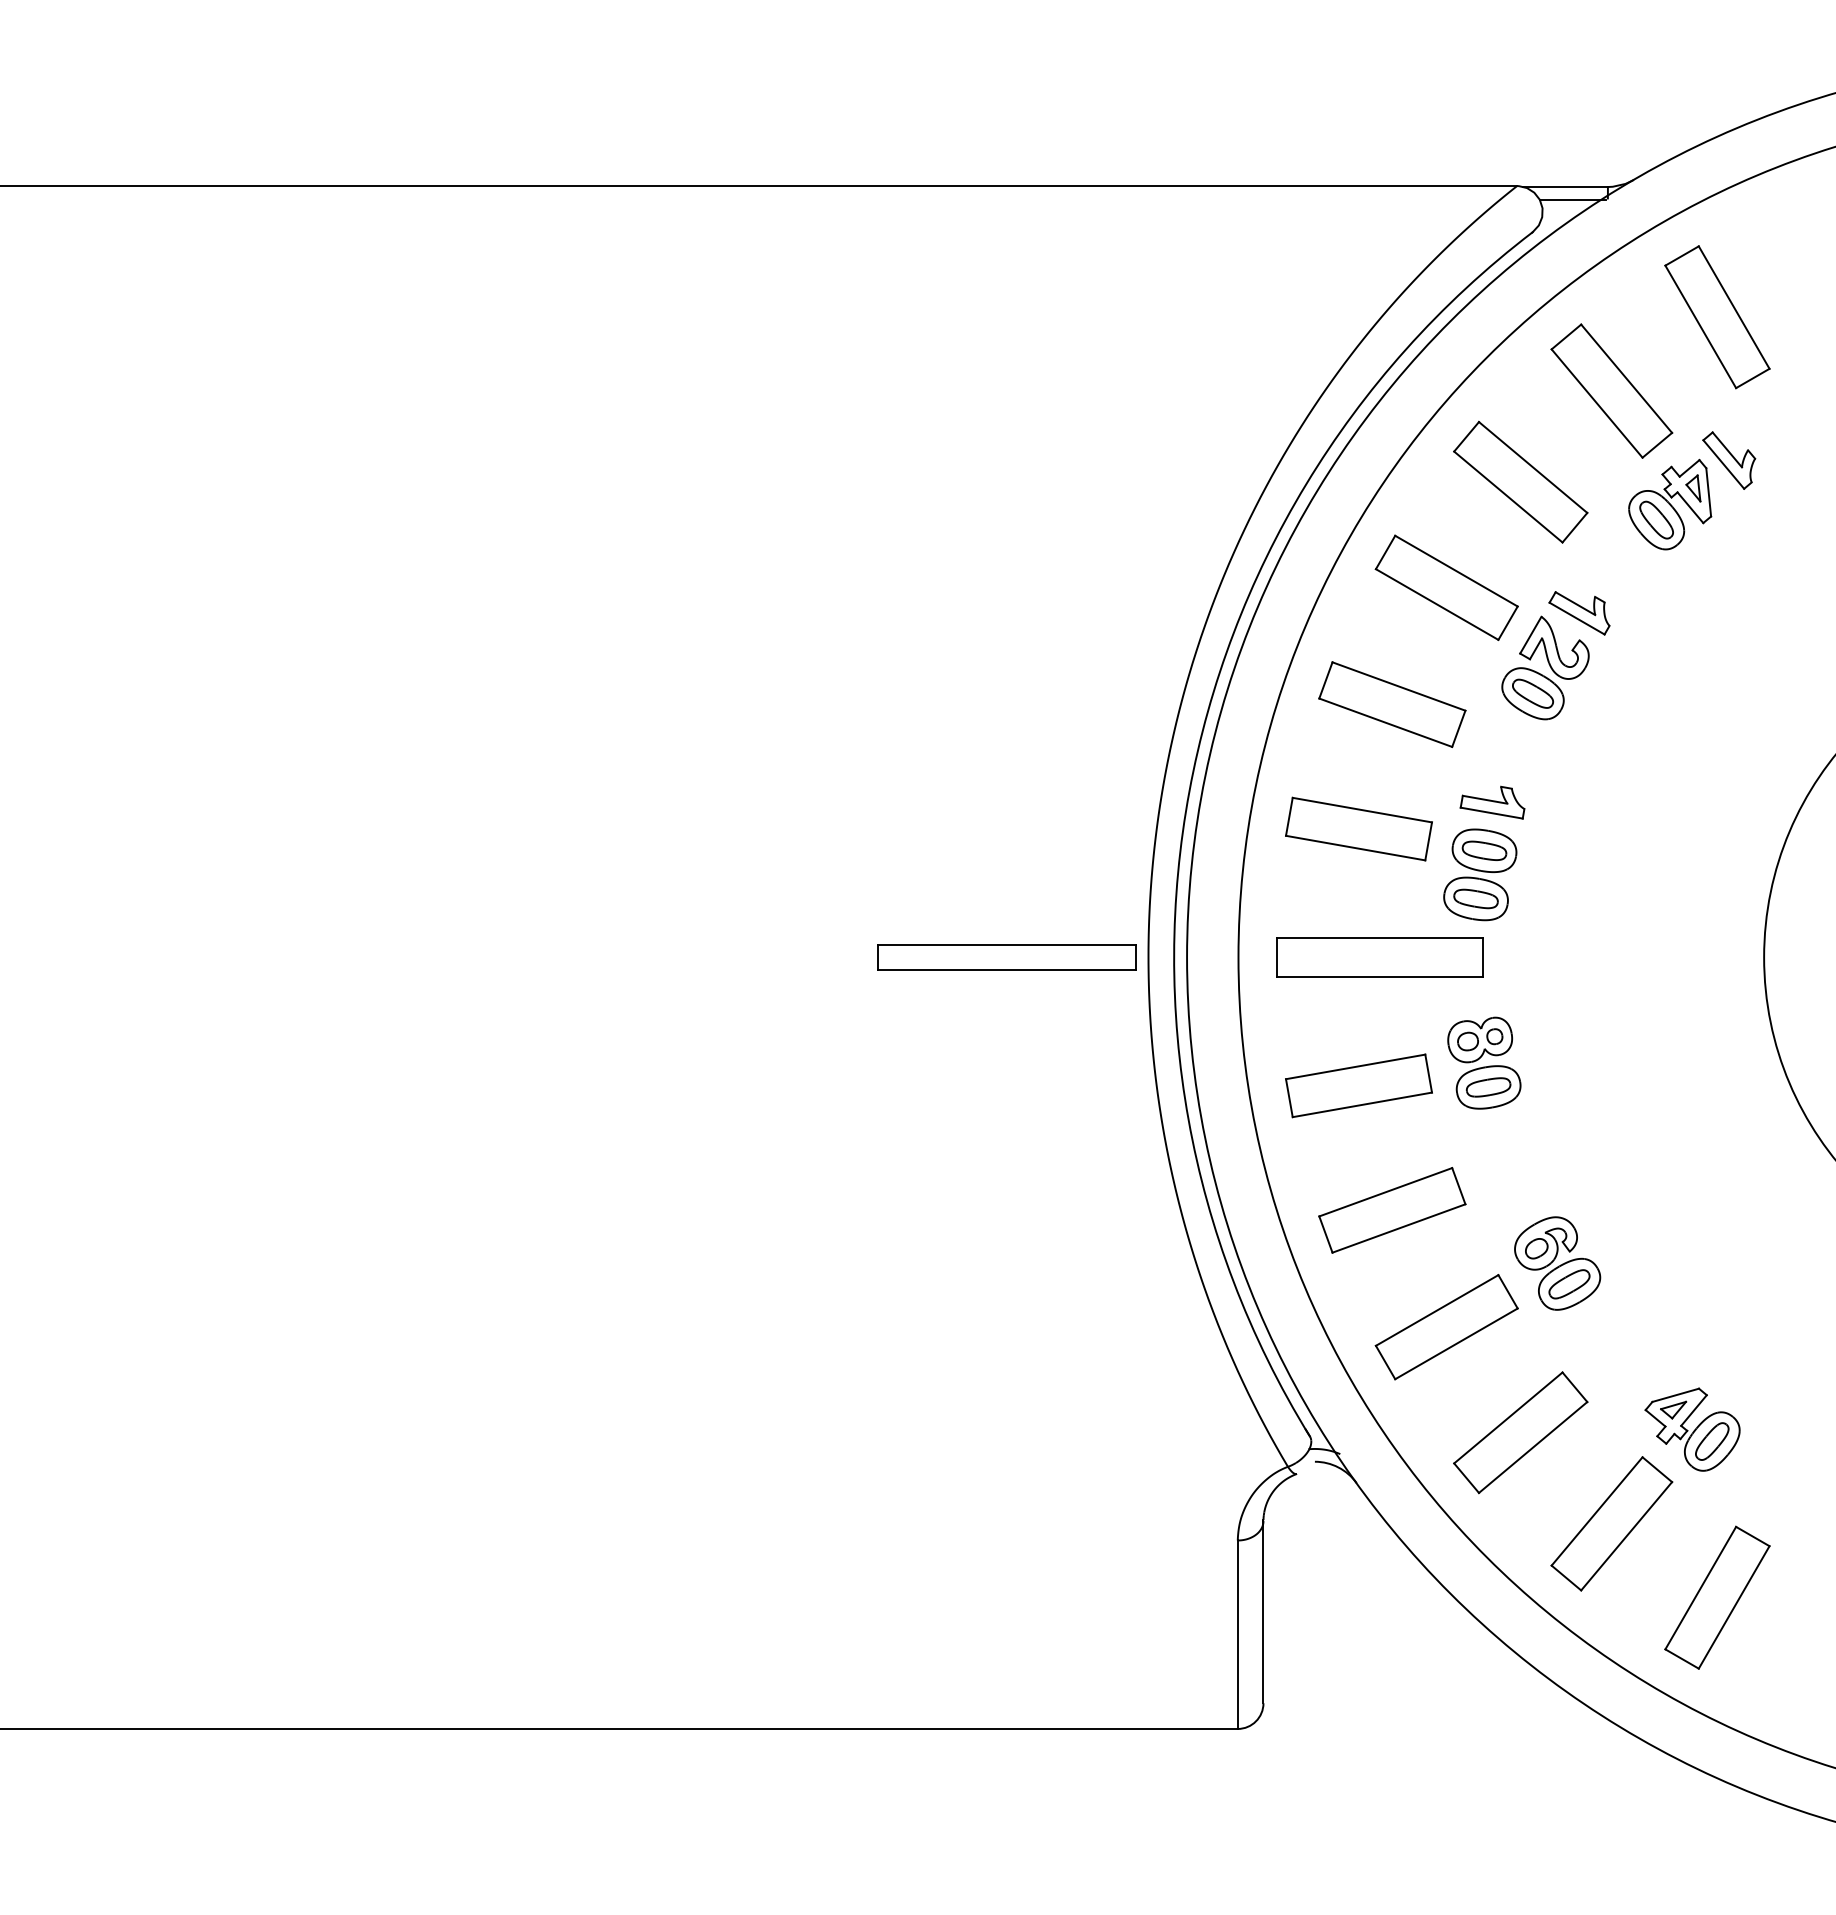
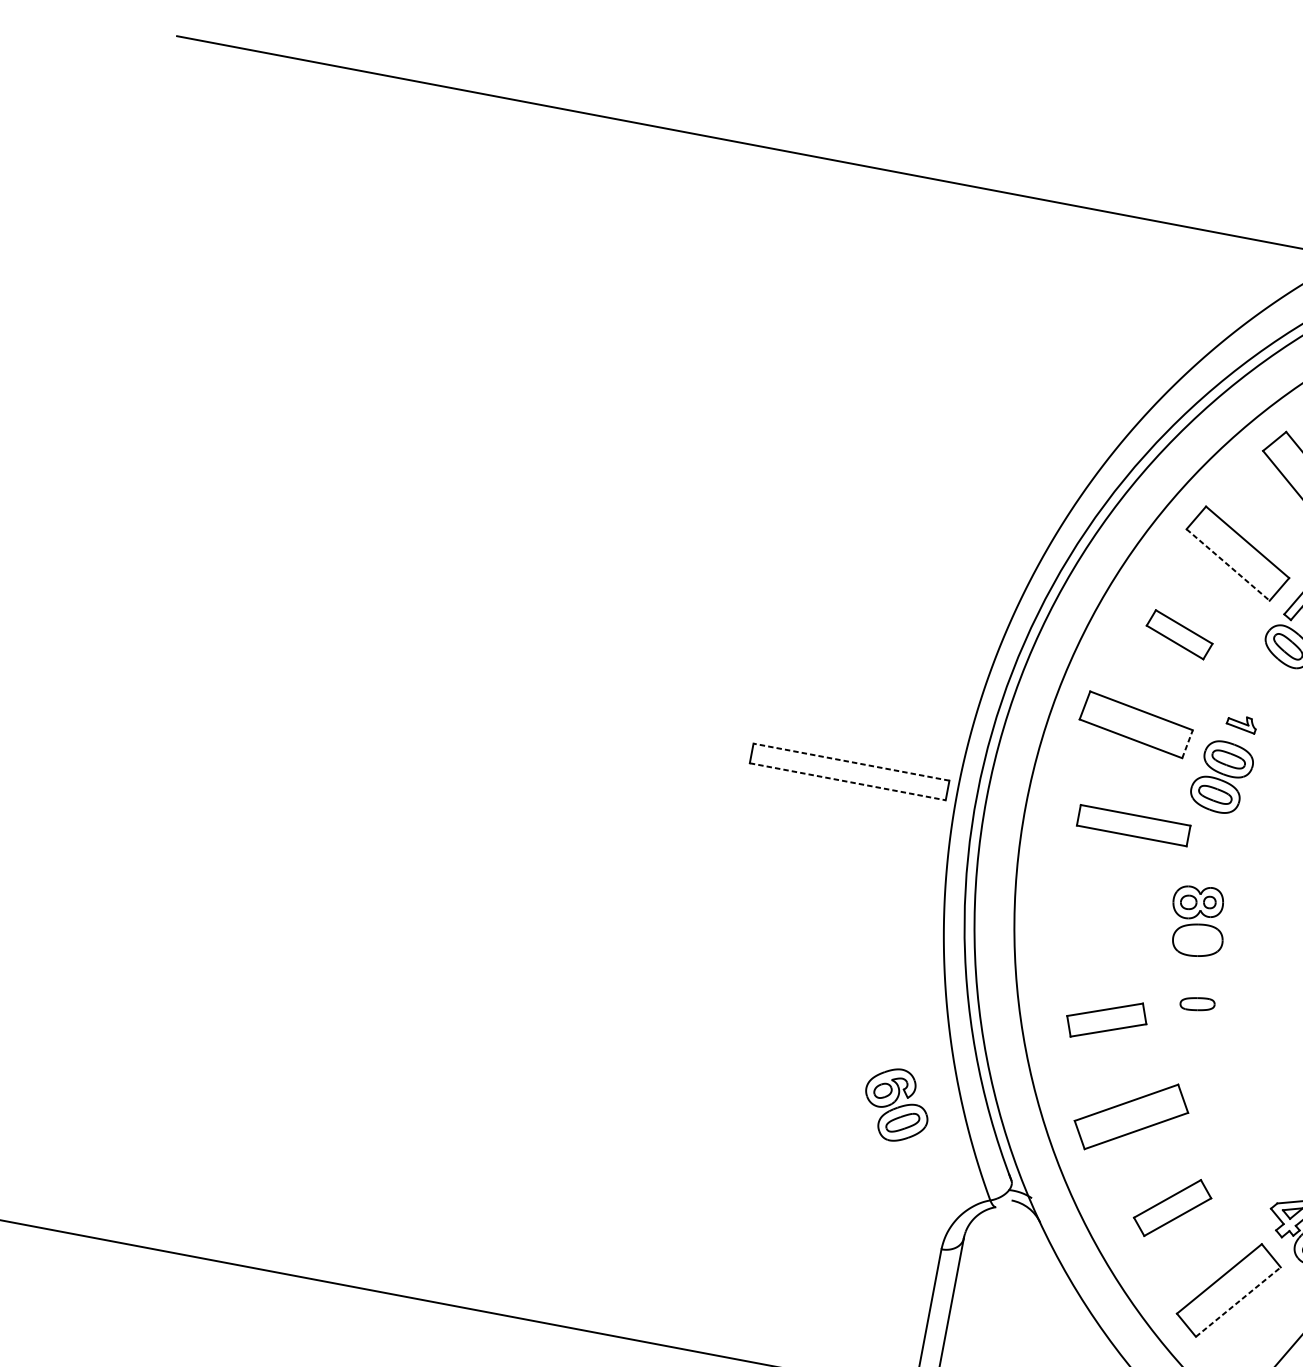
line: (1437, 604) -> (1228, 565), solid -> dashed
part: (1392, 704) -> (1179, 634), size x0.6
part: (1492, 802) -> (1241, 723), size x0.6
line: (1428, 840) -> (1187, 743), solid -> dashed
line: (1007, 944) -> (851, 762), solid -> dashed
part: (1379, 957) -> (1133, 825), size x0.7
line: (1007, 970) -> (848, 781), solid -> dashed
part: (1358, 1085) -> (1098, 920), removed
part: (1488, 1087) -> (1197, 1004), moved
part: (1392, 1210) -> (1106, 1020), size x0.7
part: (1557, 1263) -> (896, 1105), moved
part: (1520, 1432) -> (1172, 1207), size x0.7
line: (1626, 1536) -> (1238, 1302), solid -> dashed

